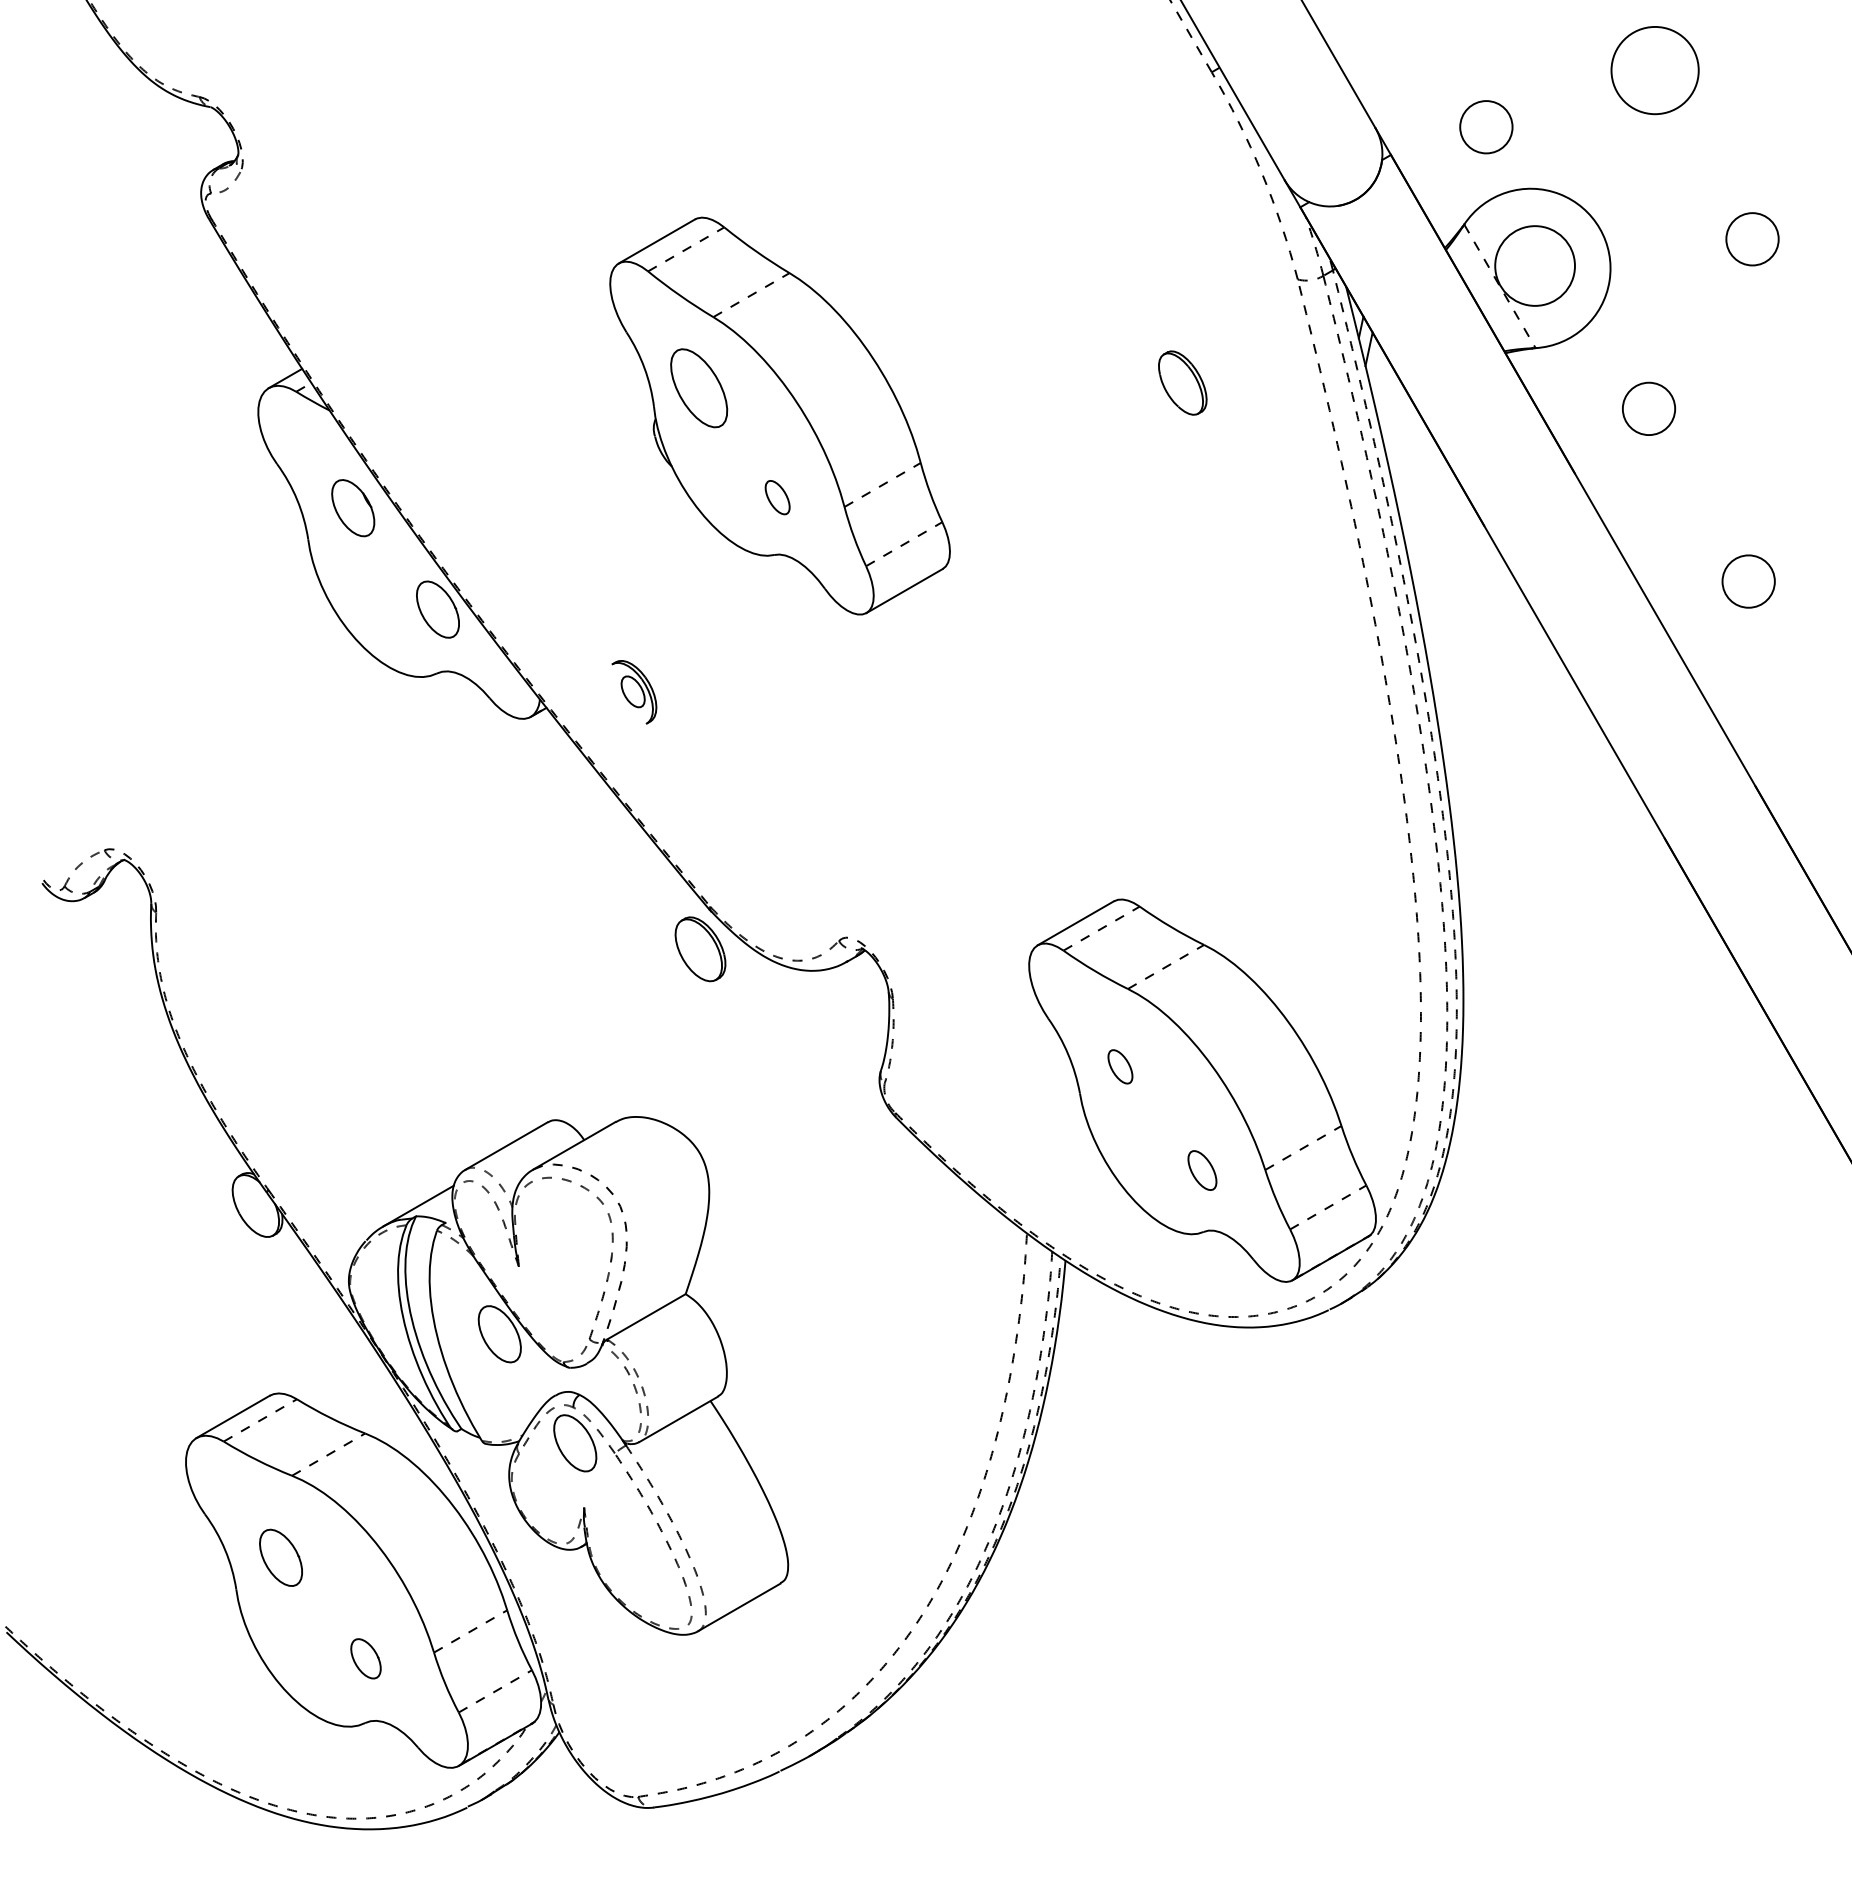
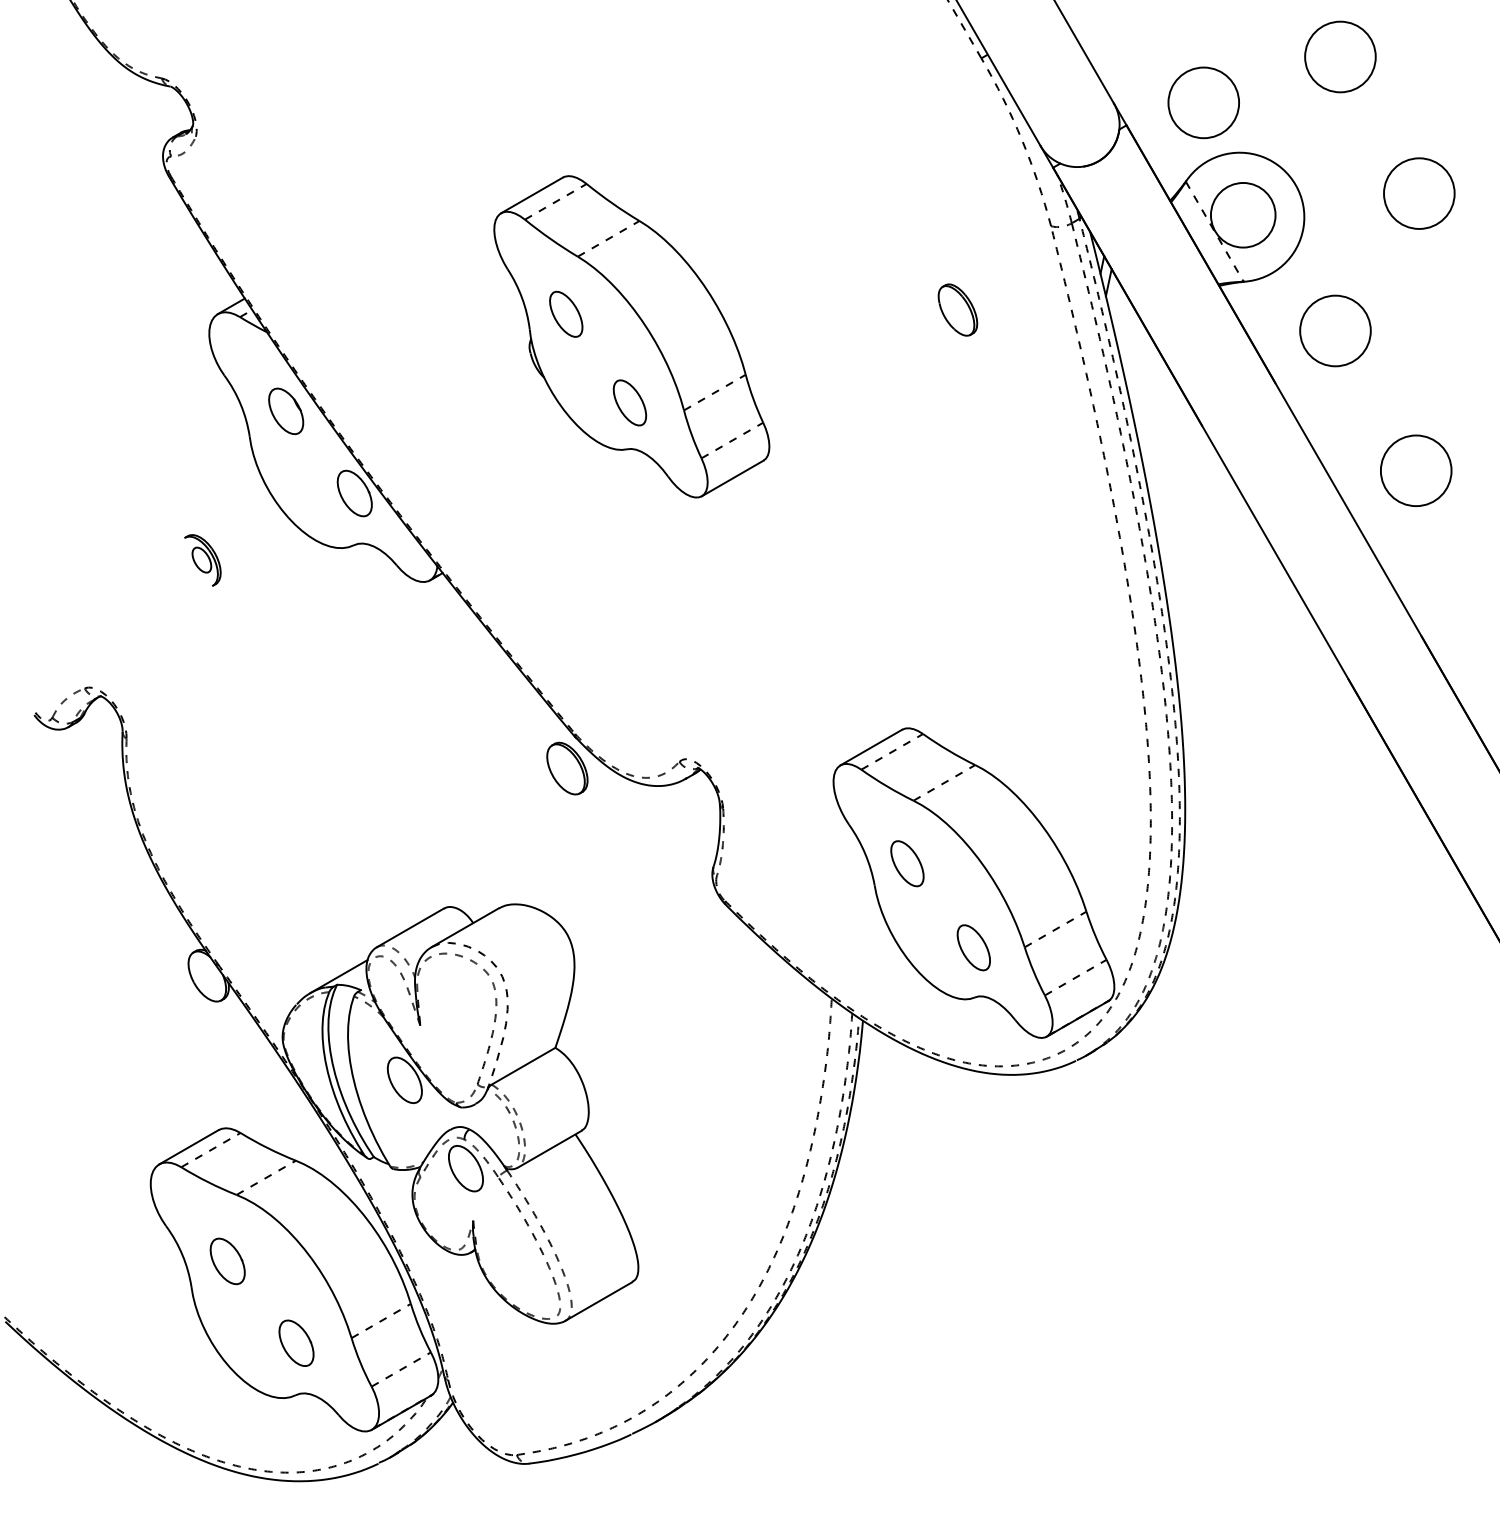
circle: (1486, 126) -> (1203, 102), size x1.67
circle: (1752, 238) -> (1419, 192), size x1.67
part: (698, 388) -> (565, 314), size x0.71
circle: (1648, 408) -> (1335, 330), size x1.67
part: (777, 497) -> (629, 402), size x1.67
circle: (1748, 581) -> (1416, 470), size x1.67
part: (634, 692) -> (202, 560), moved
part: (1120, 1066) -> (907, 863), size x1.67
part: (1202, 1170) -> (973, 947), size x1.43
part: (365, 1658) -> (296, 1342), size x1.43

